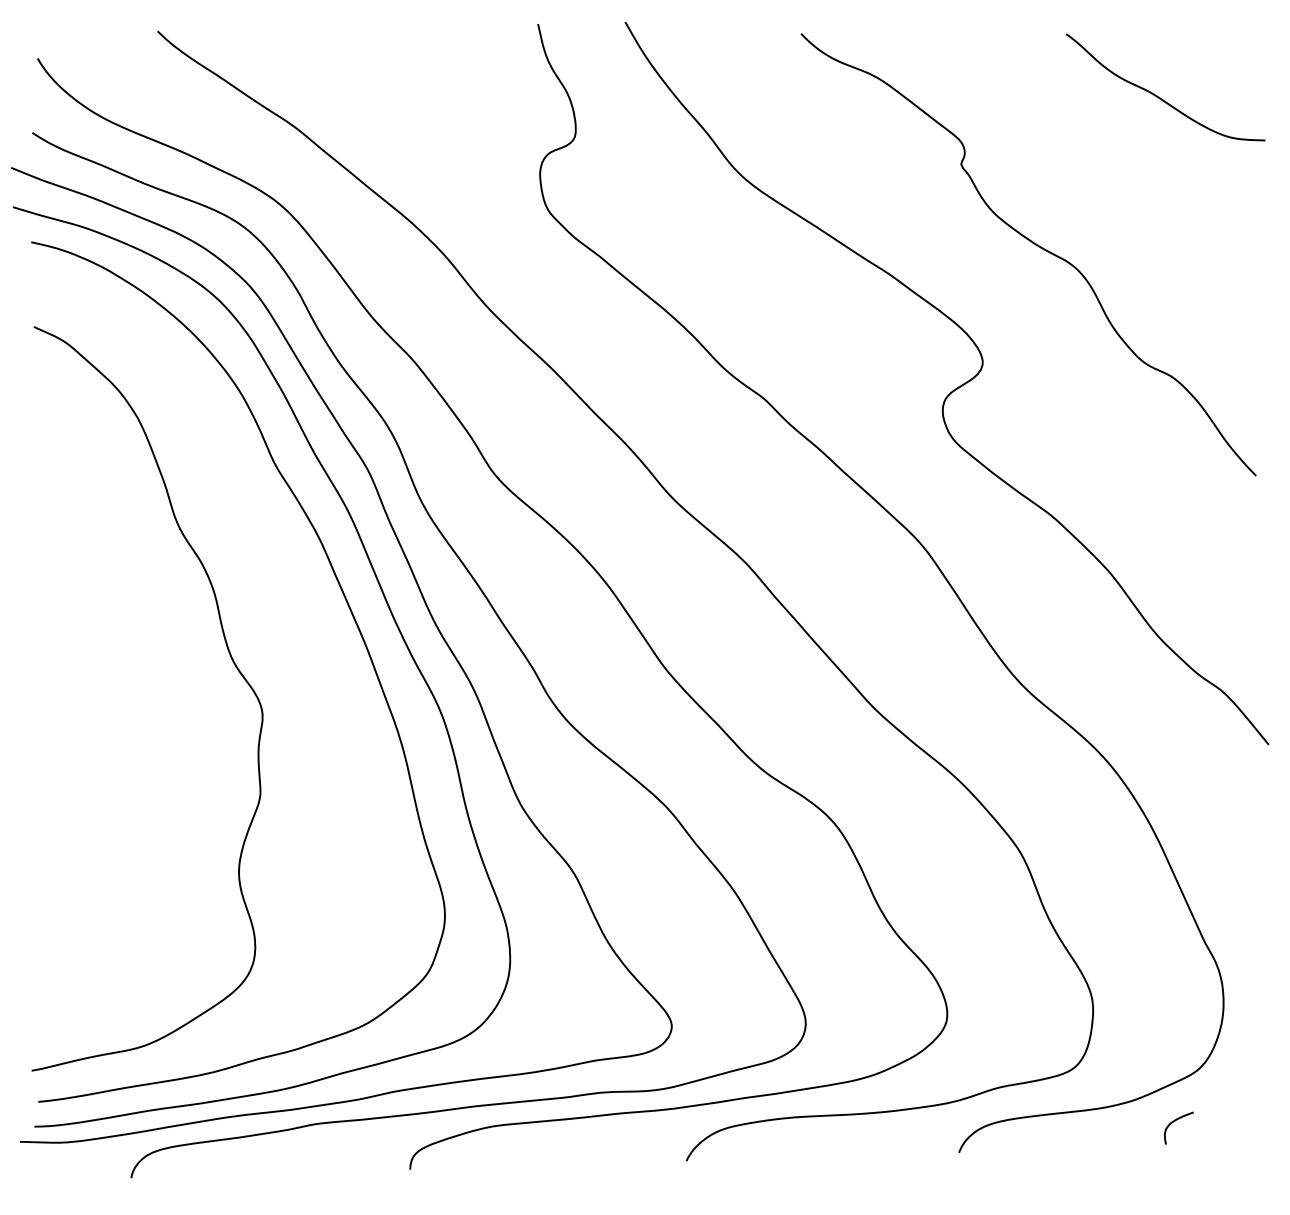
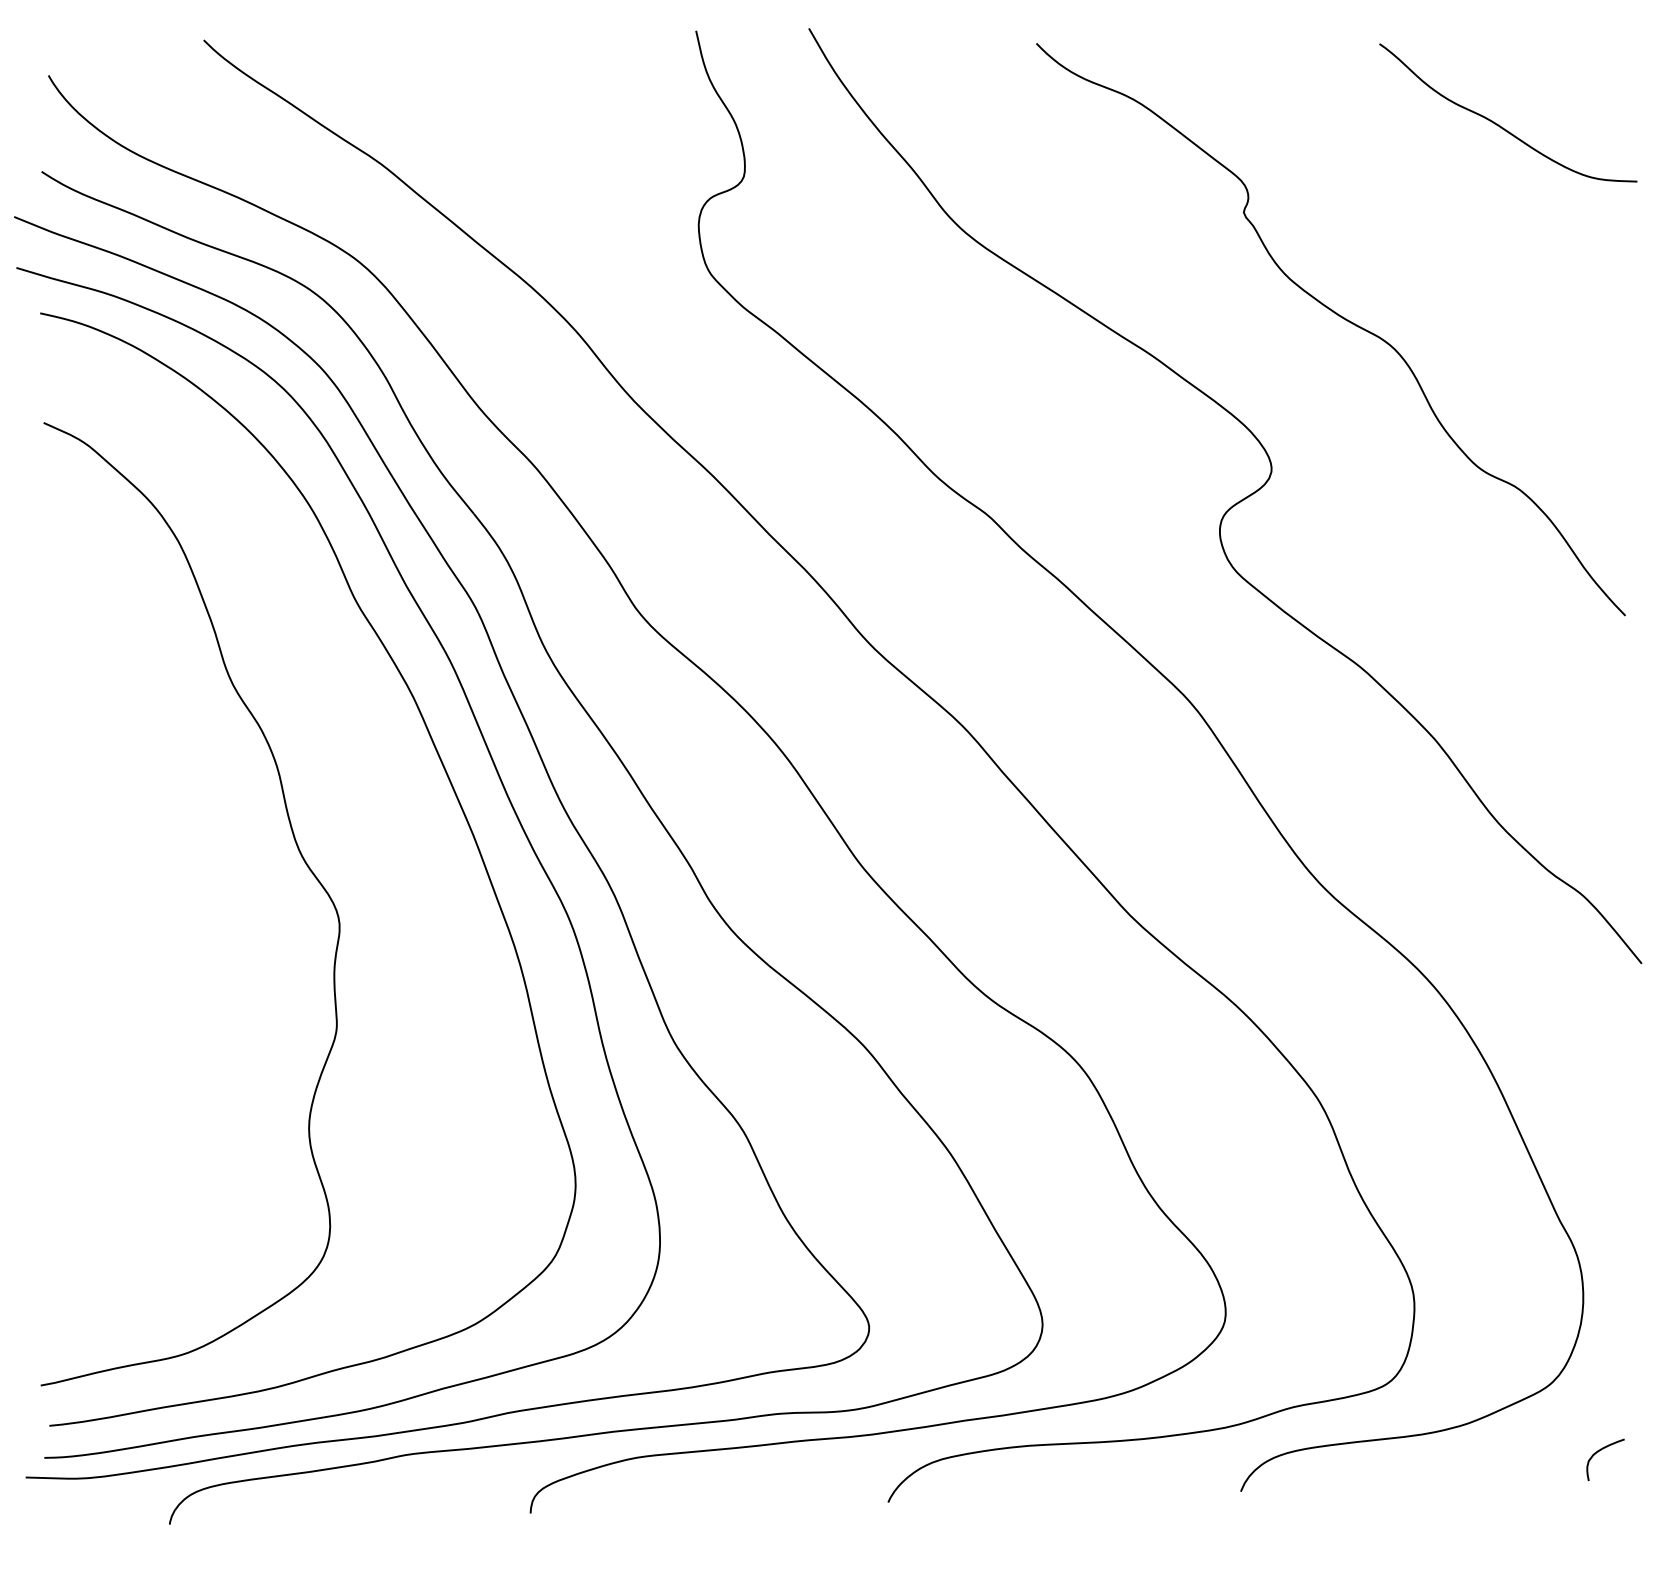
curve: (1175, 1120) -> (1601, 1450), moved

